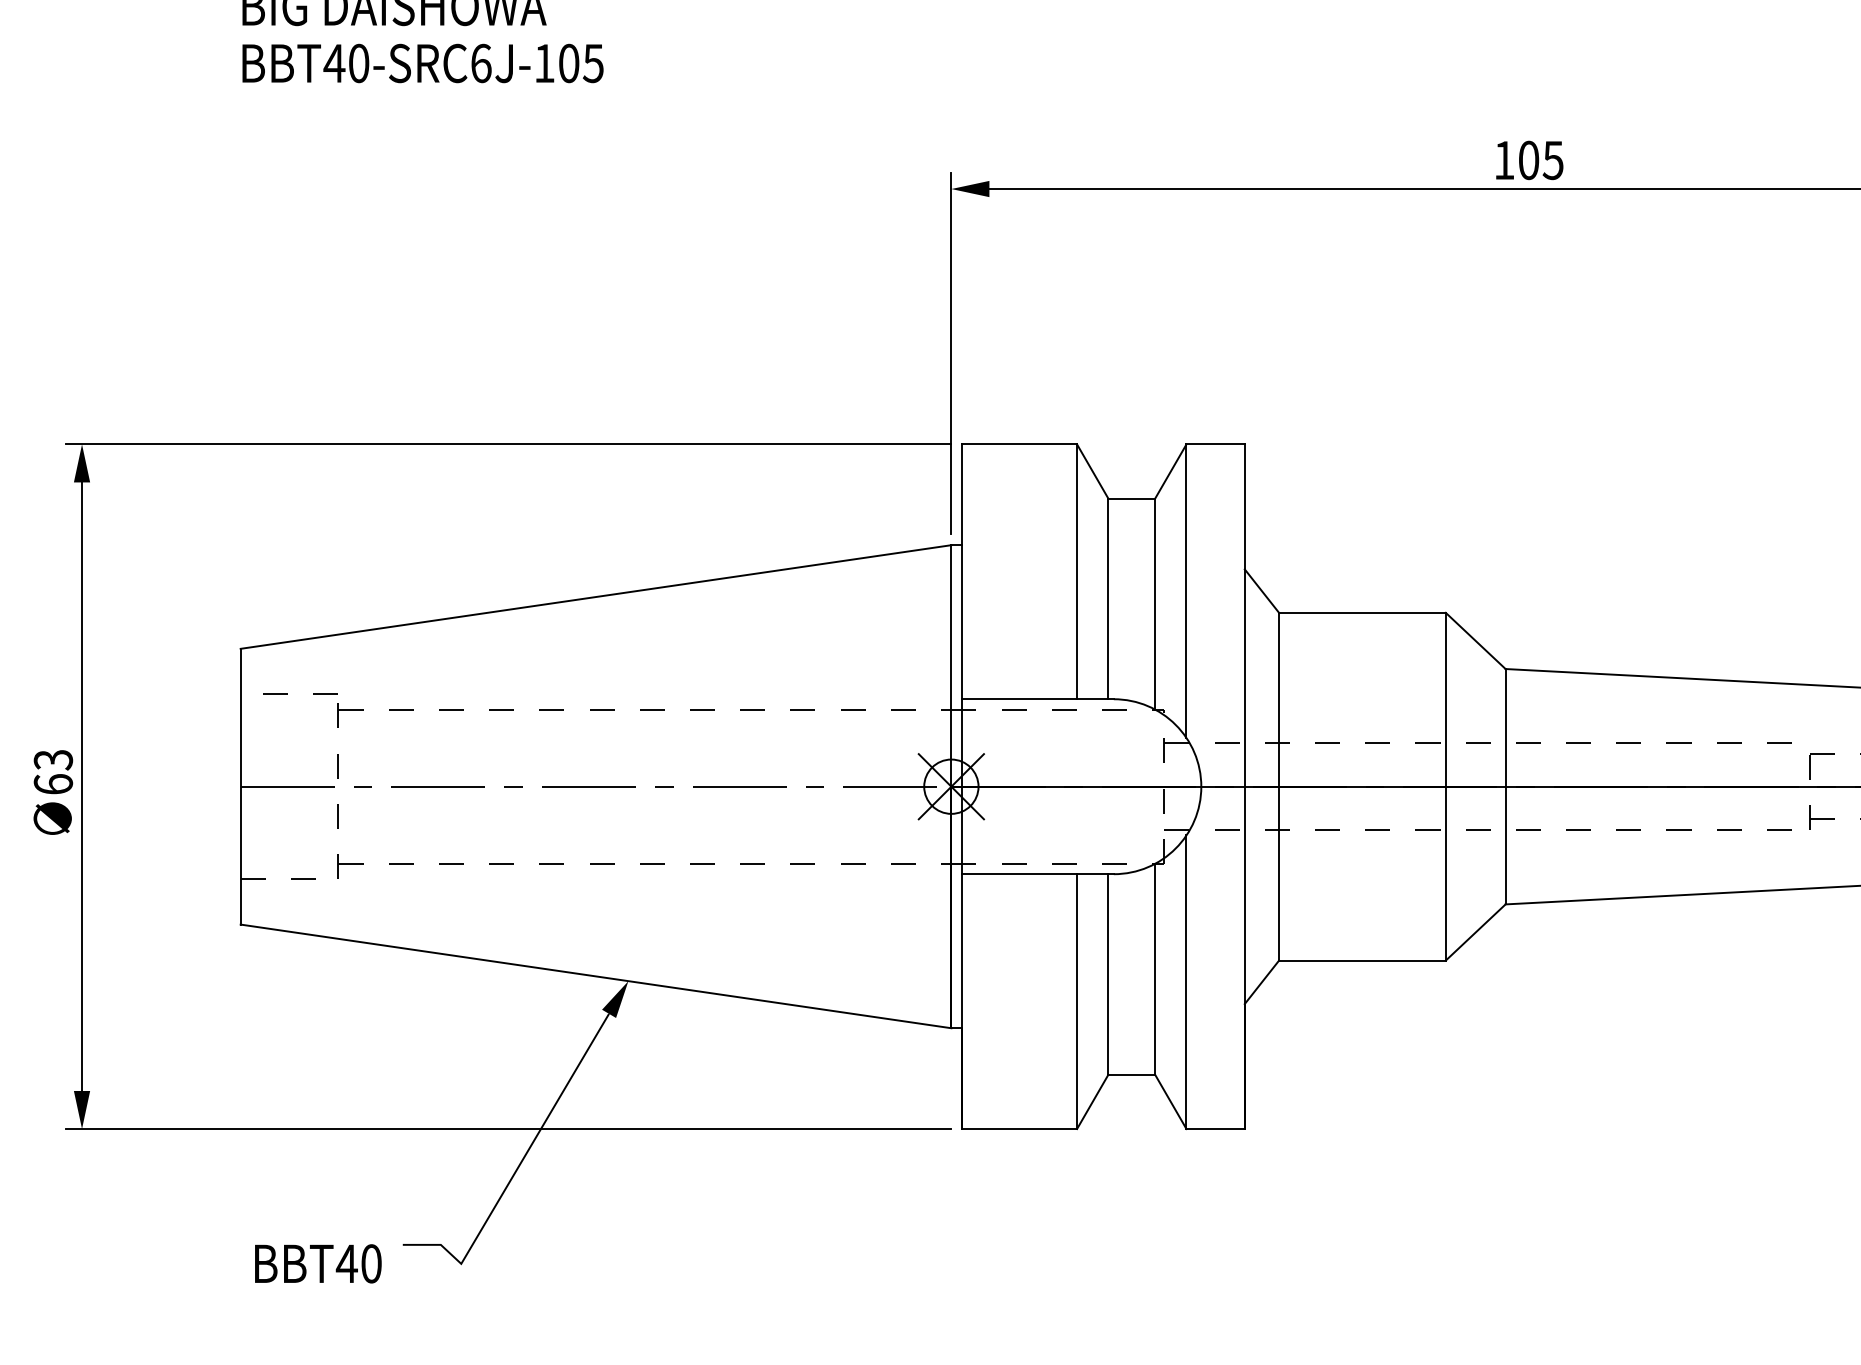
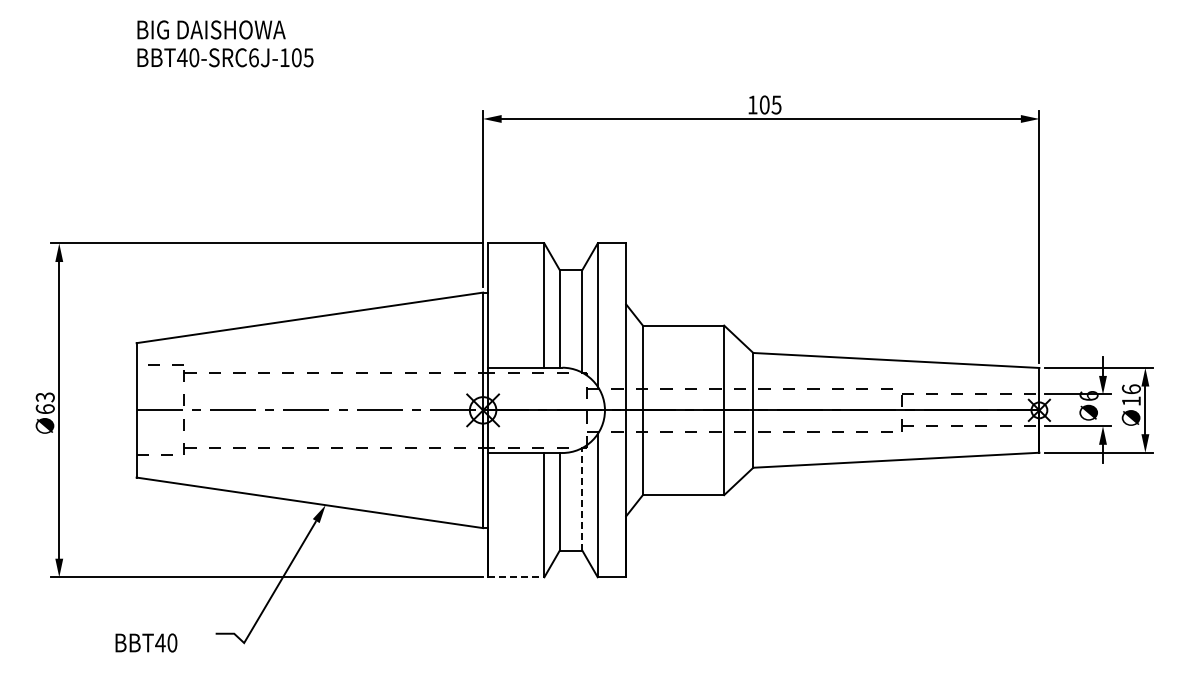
line: (1155, 967) -> (582, 498), solid -> dashed
line: (1019, 1129) -> (516, 577), solid -> dashed
text: (318, 1262) -> (146, 642), moved

